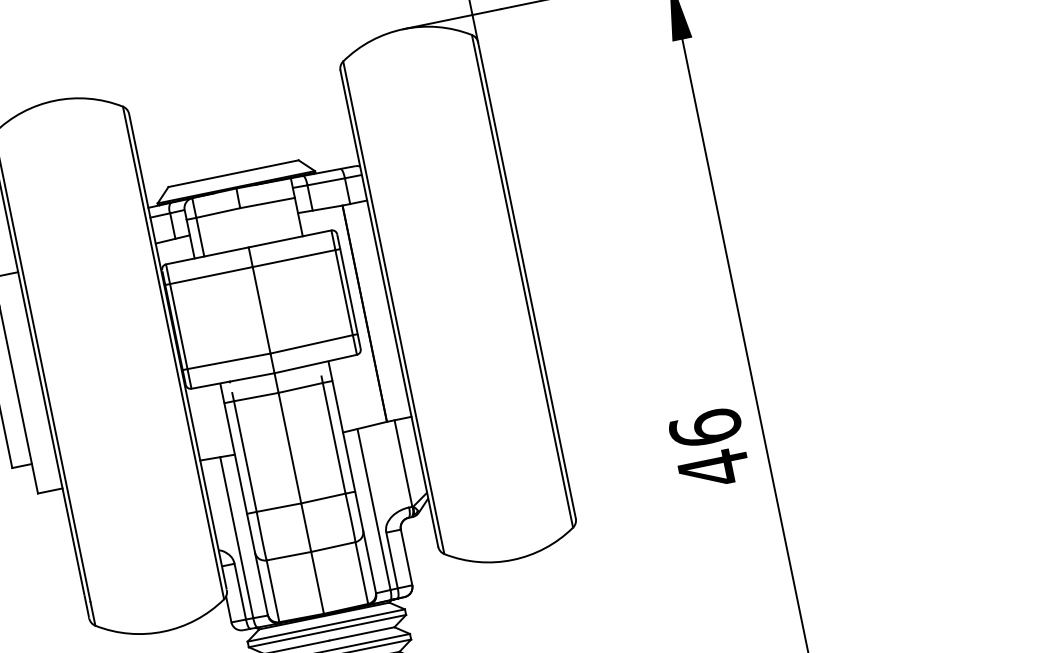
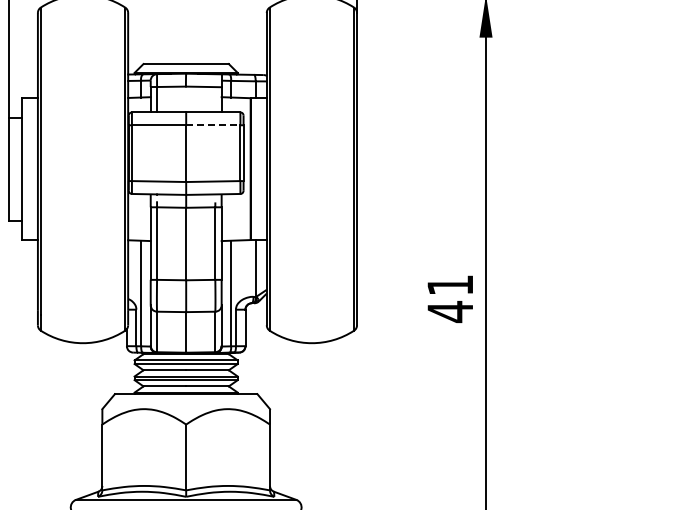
line: (294, 258) -> (213, 125), solid -> dashed
text: (705, 427) -> (450, 284), 46 -> 41

